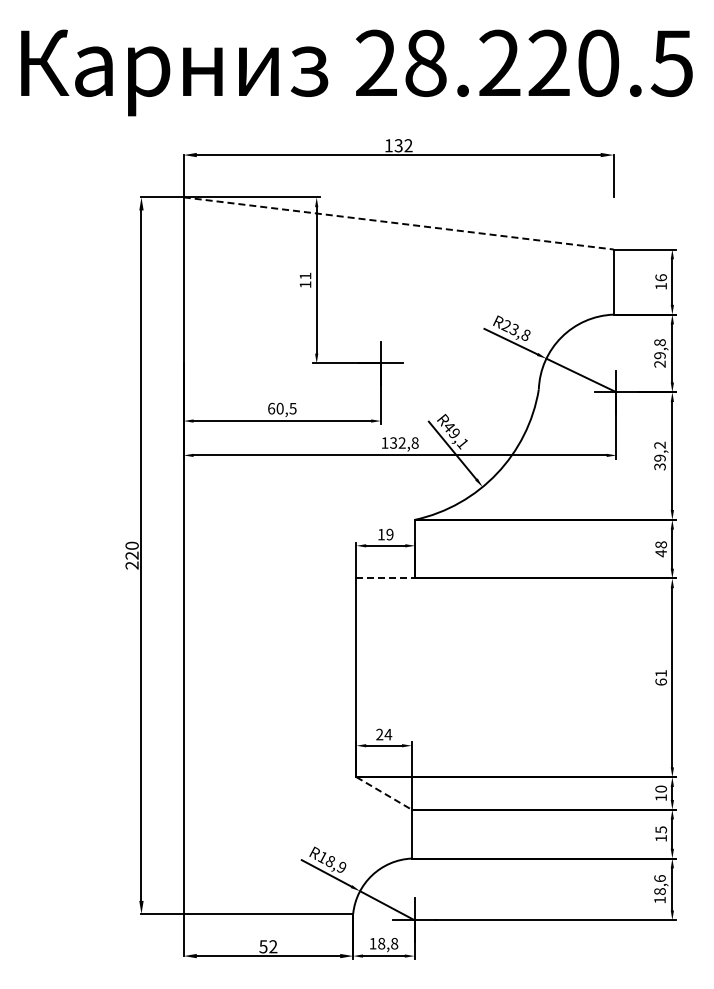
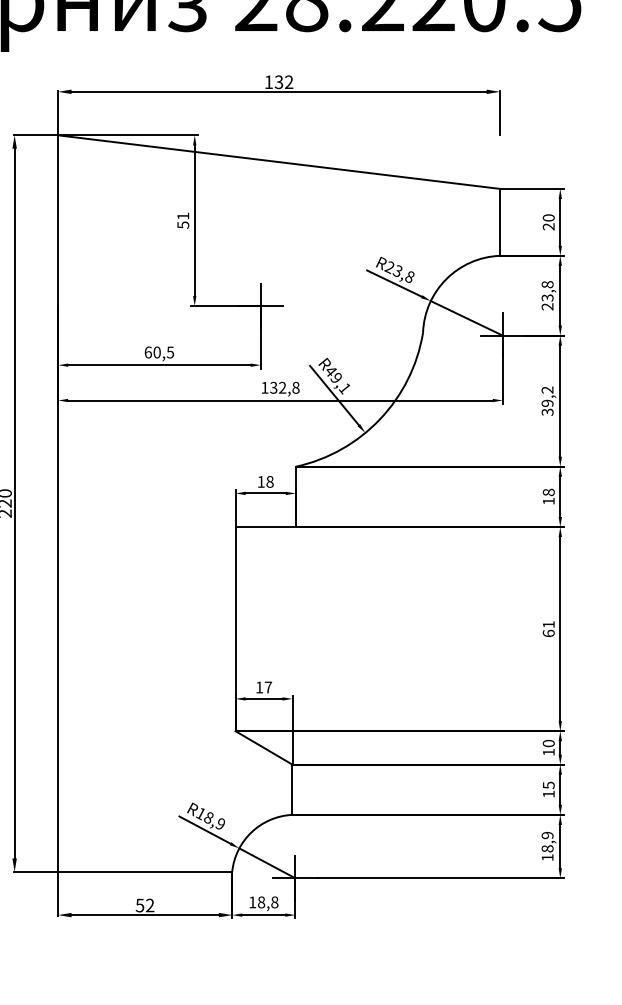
line: (398, 223) -> (278, 162), dashed -> solid
text: (660, 281) -> (548, 221), 16 -> 20
text: (305, 284) -> (183, 224), 11 -> 51
text: (659, 355) -> (547, 297), 29,8 -> 23,8
text: (389, 534) -> (269, 481), 19 -> 18
text: (660, 553) -> (548, 501), 48 -> 18
line: (386, 578) -> (266, 527), dashed -> solid
text: (384, 734) -> (264, 687), 24 -> 17
line: (384, 793) -> (264, 748), dashed -> solid
text: (659, 878) -> (547, 835), 18,6 -> 18,9

